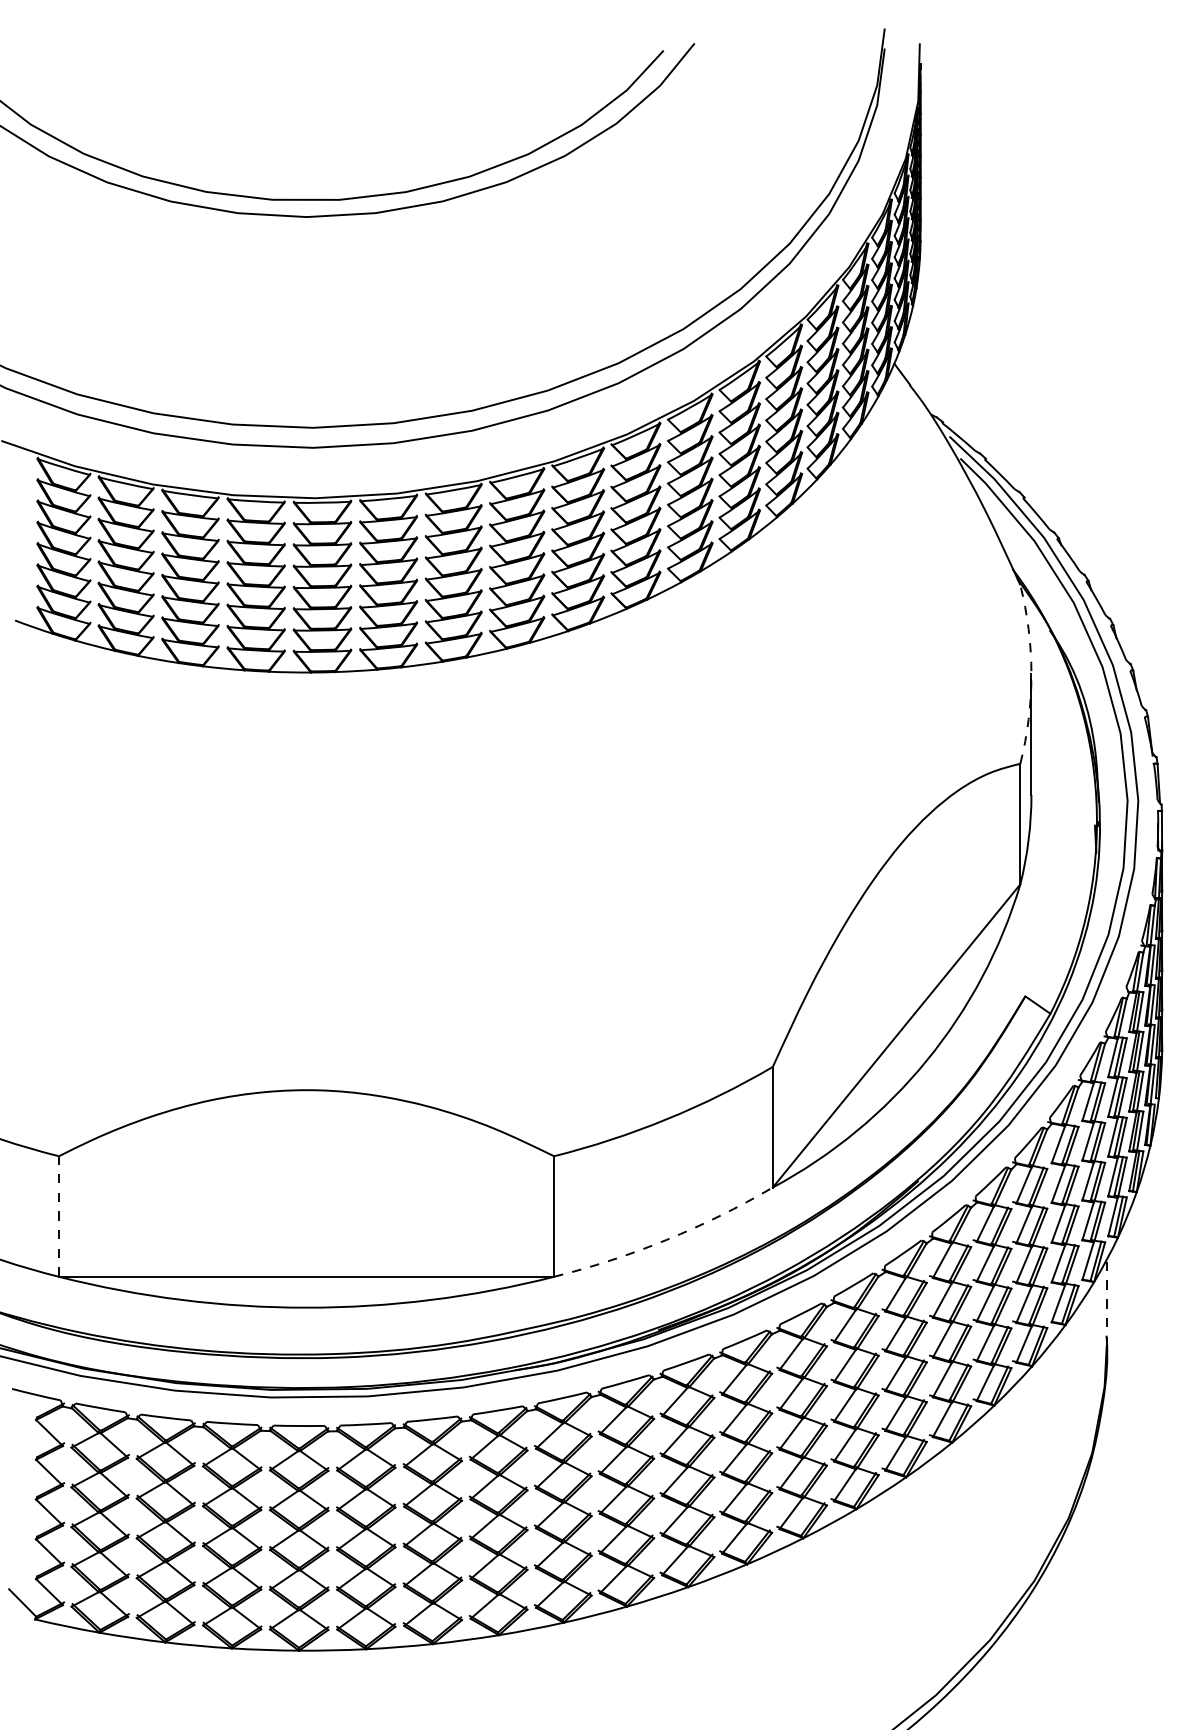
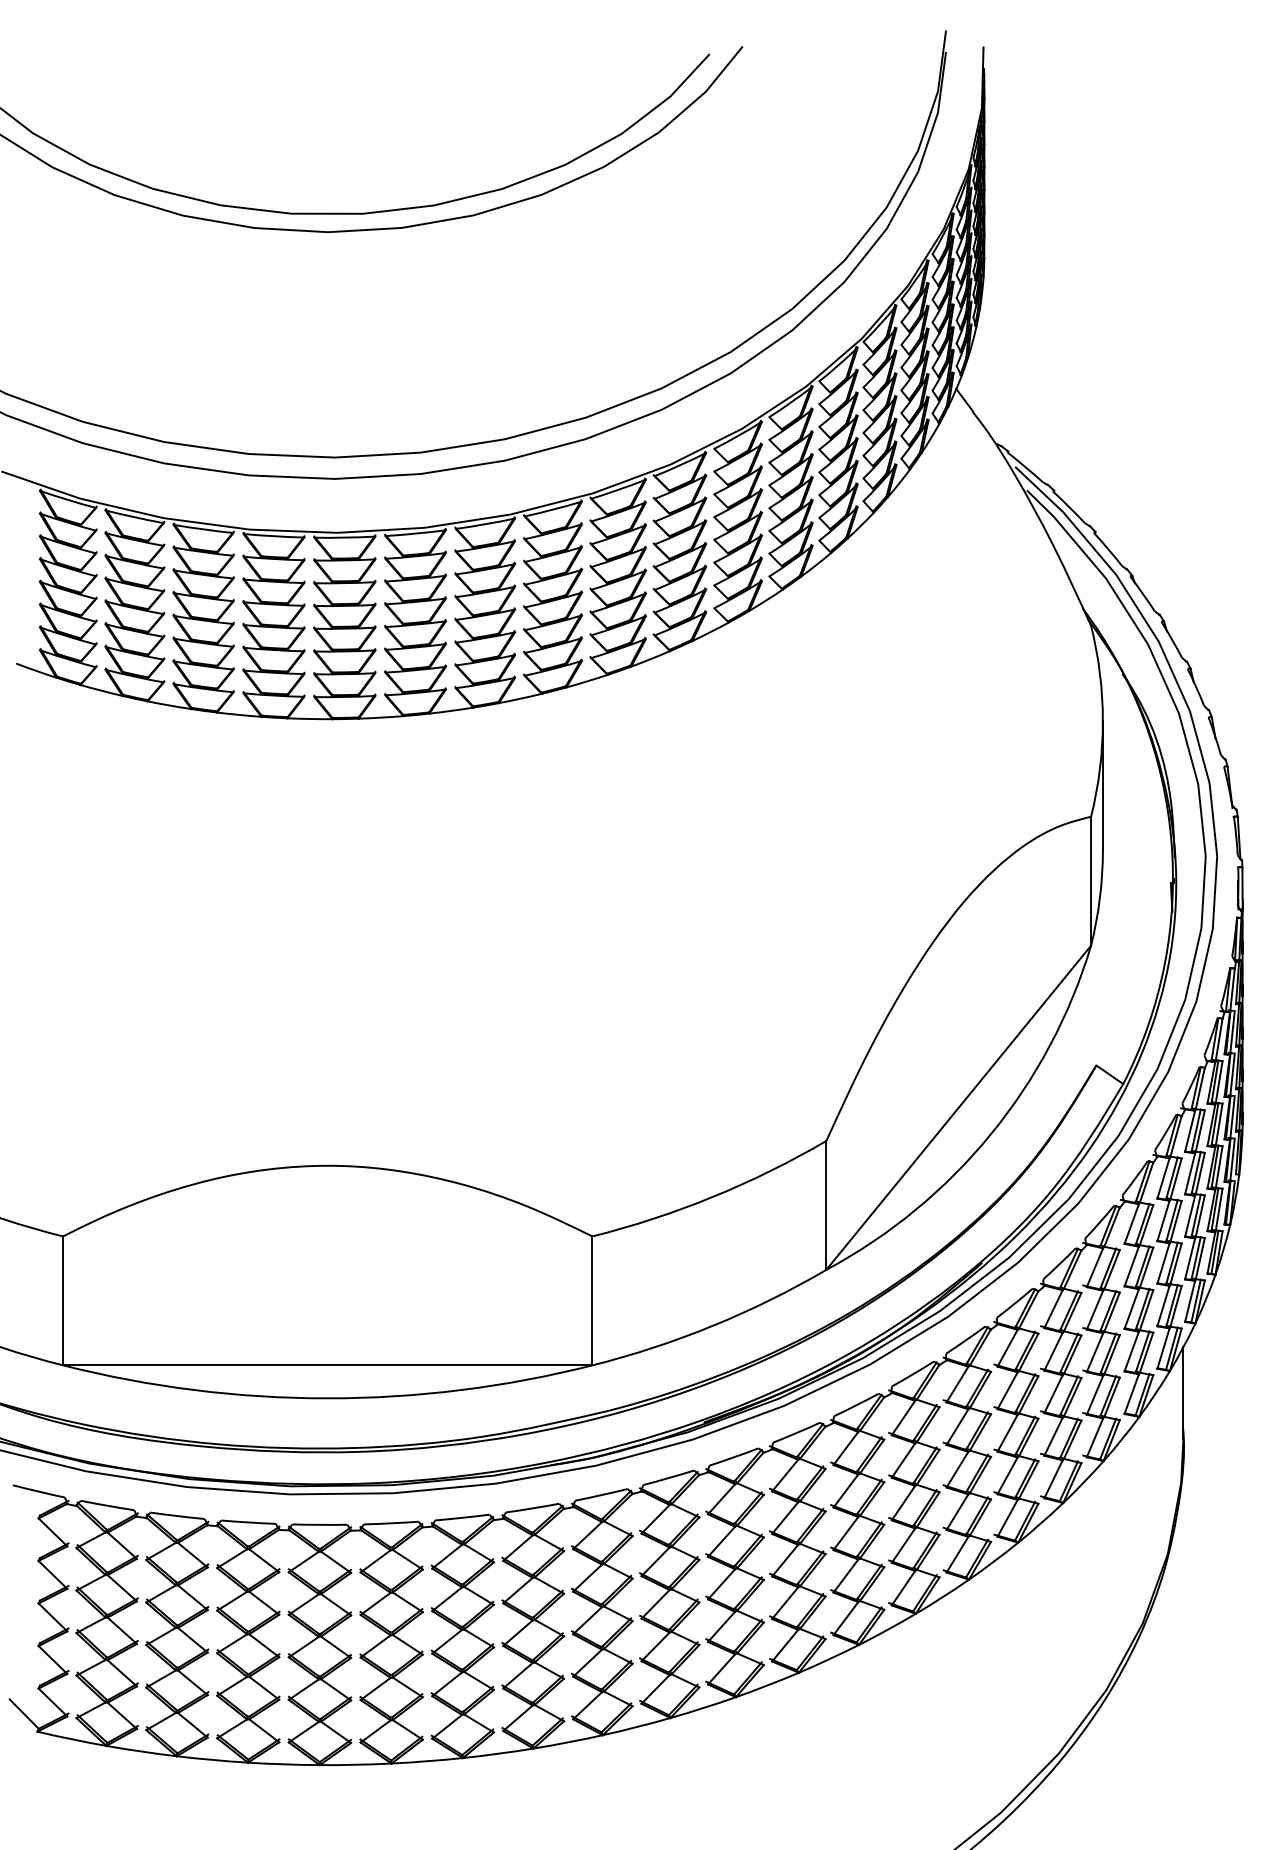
arc: (1031, 674) -> (1102, 721), dashed -> solid
line: (59, 1216) -> (63, 1300), dashed -> solid
arc: (666, 1239) -> (712, 1325), dashed -> solid
line: (1106, 1303) -> (1183, 1393), dashed -> solid

